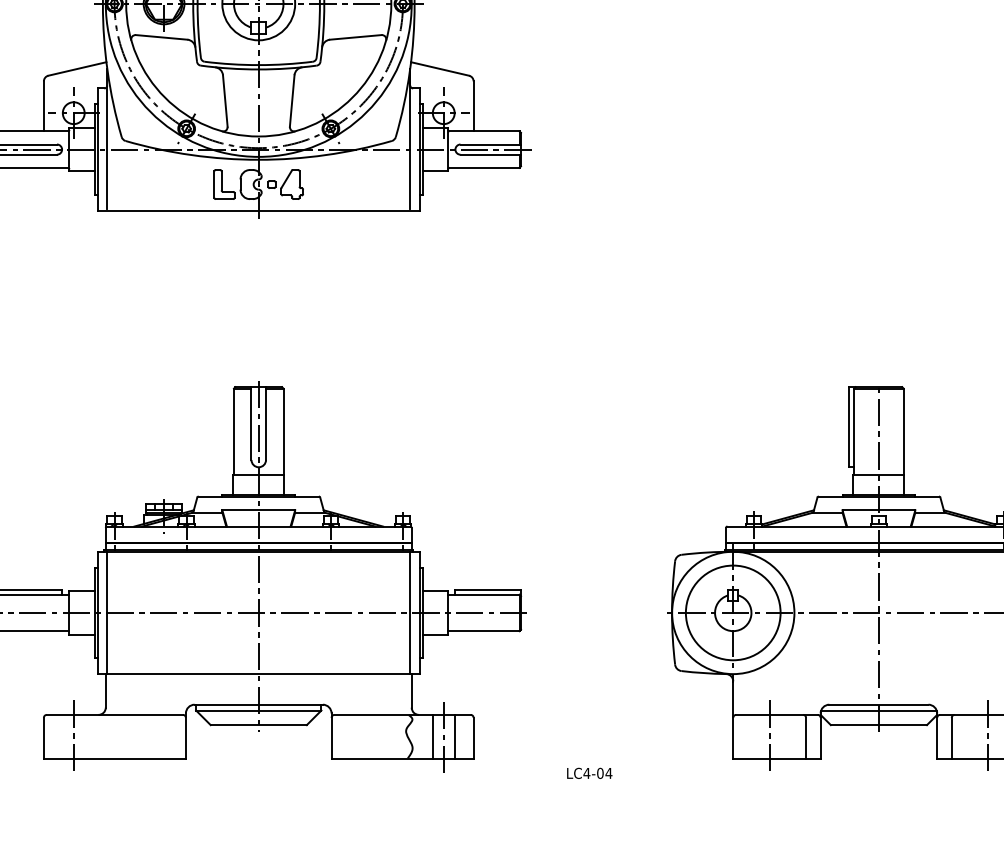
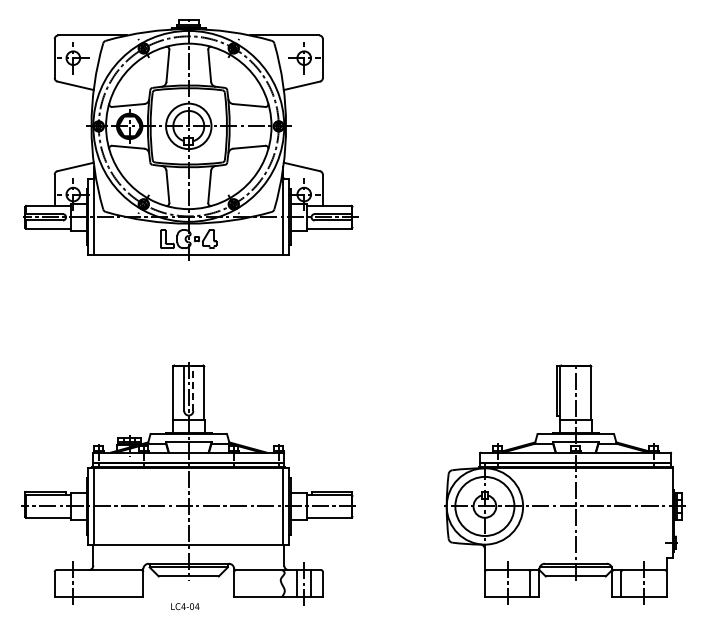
line: (266, 423) -> (193, 388), solid -> dashed
text: (589, 773) -> (185, 606), moved

